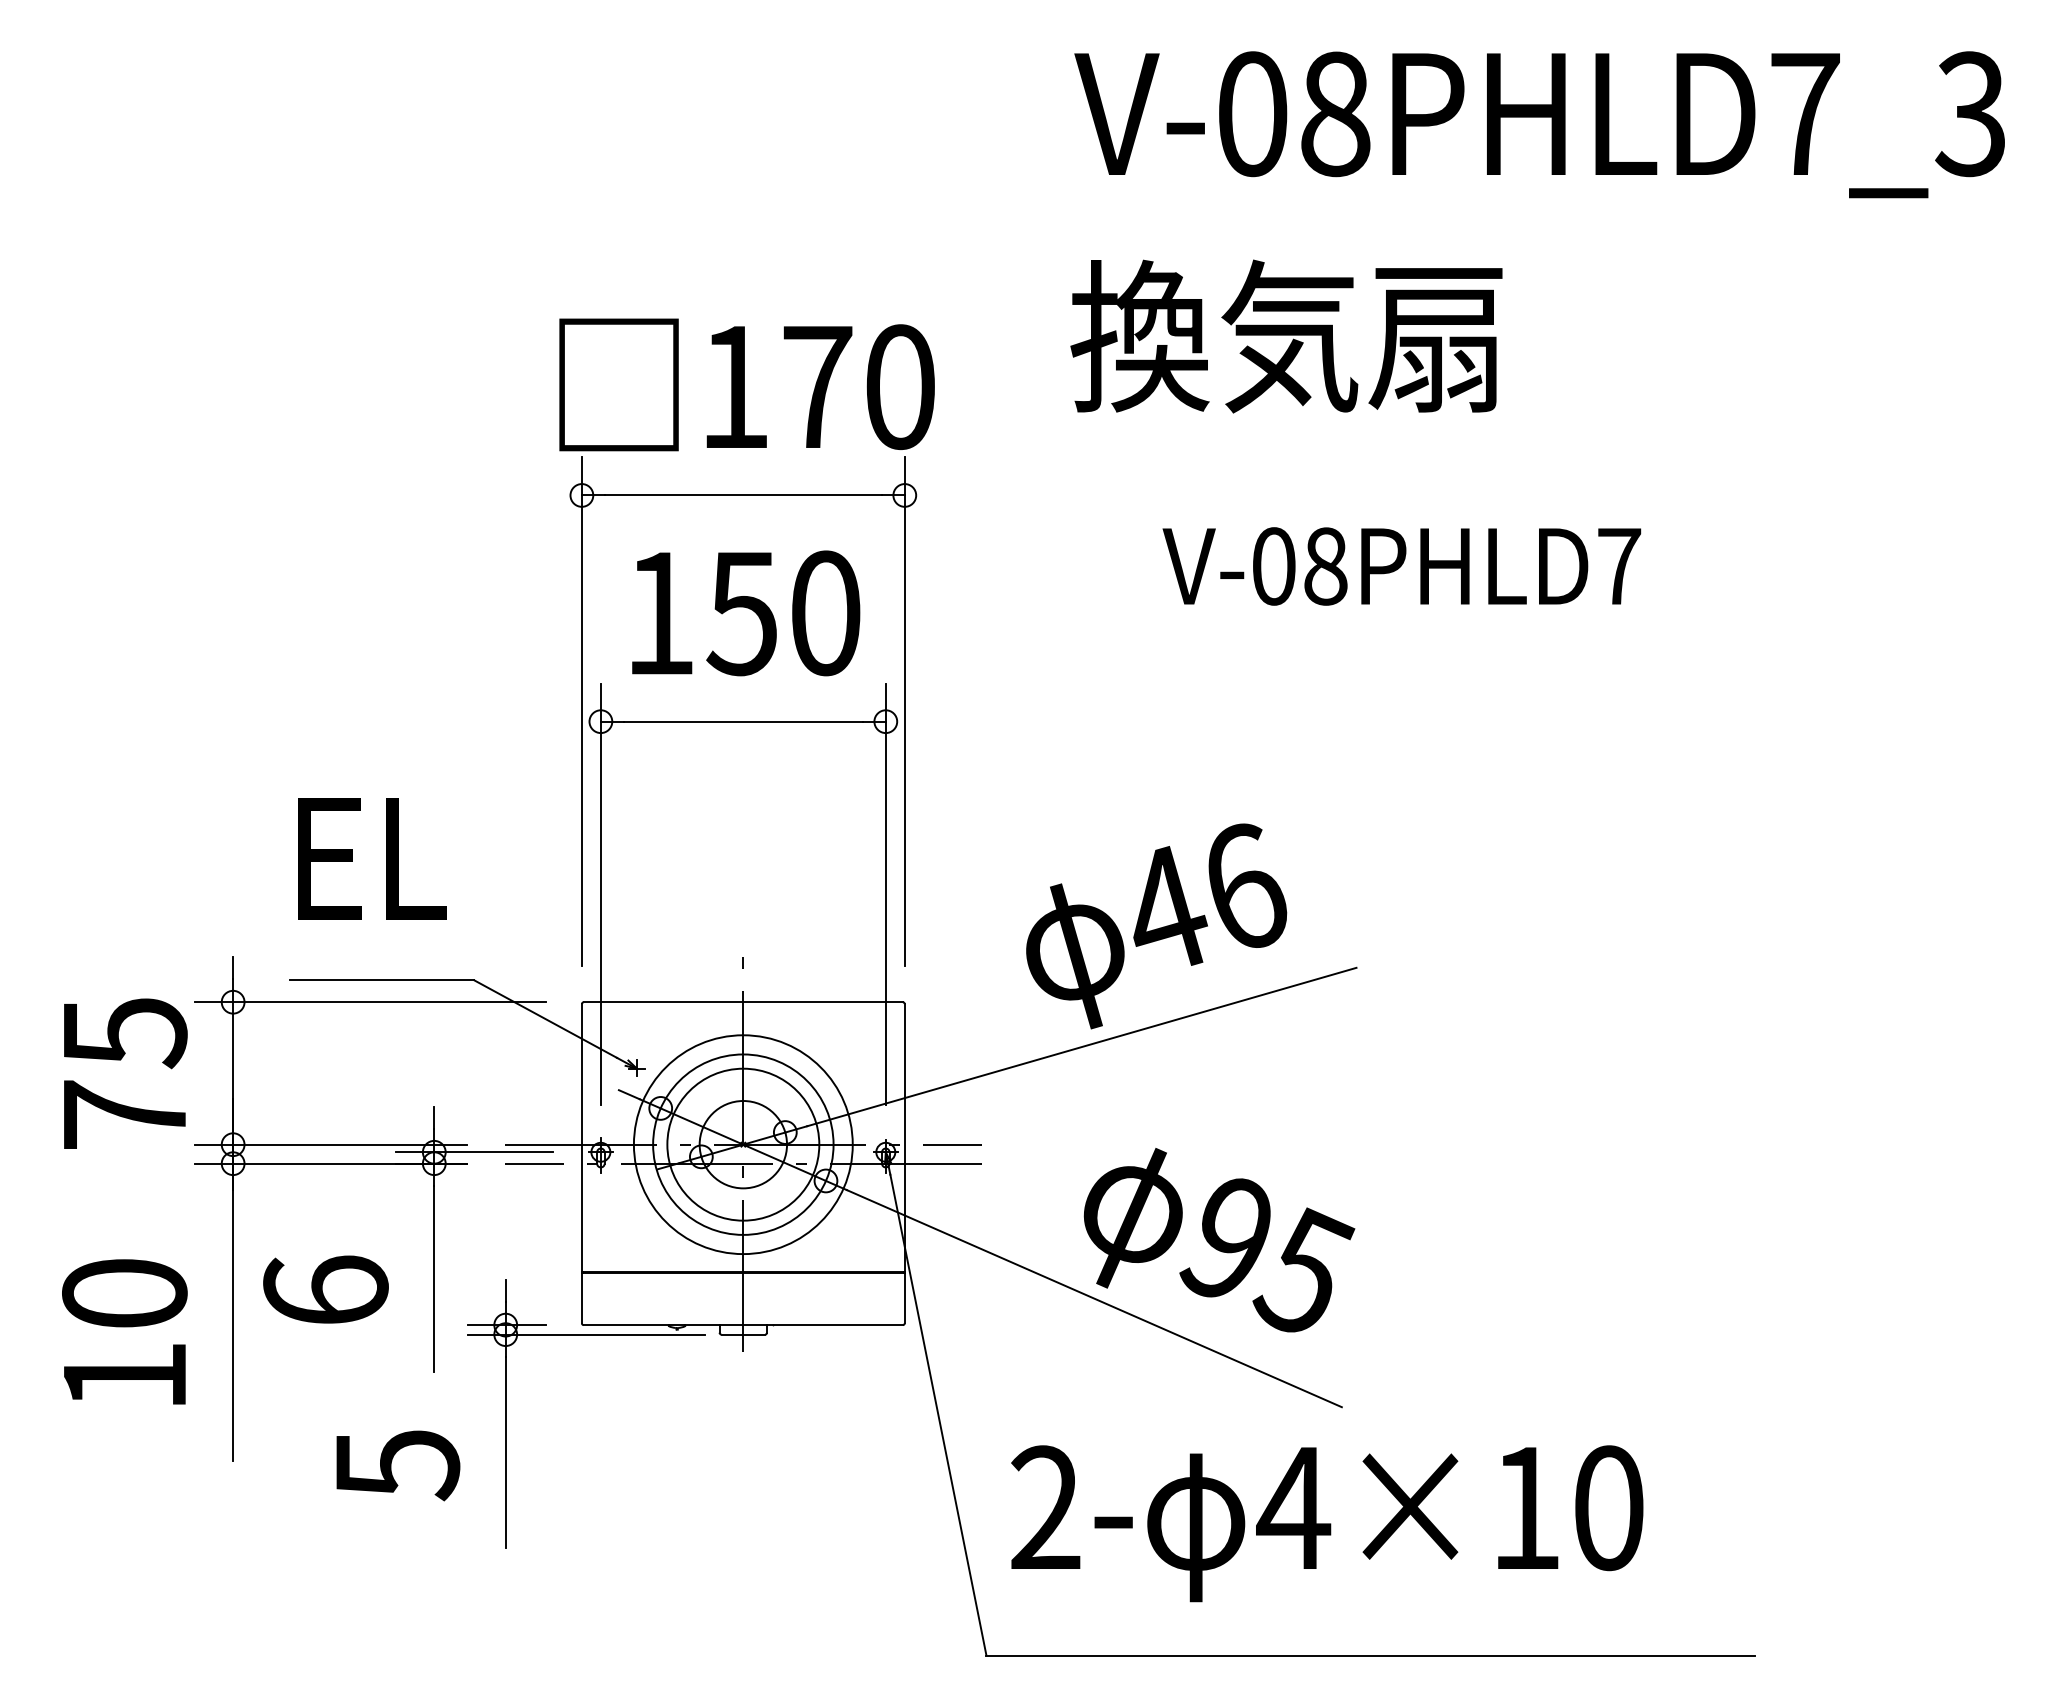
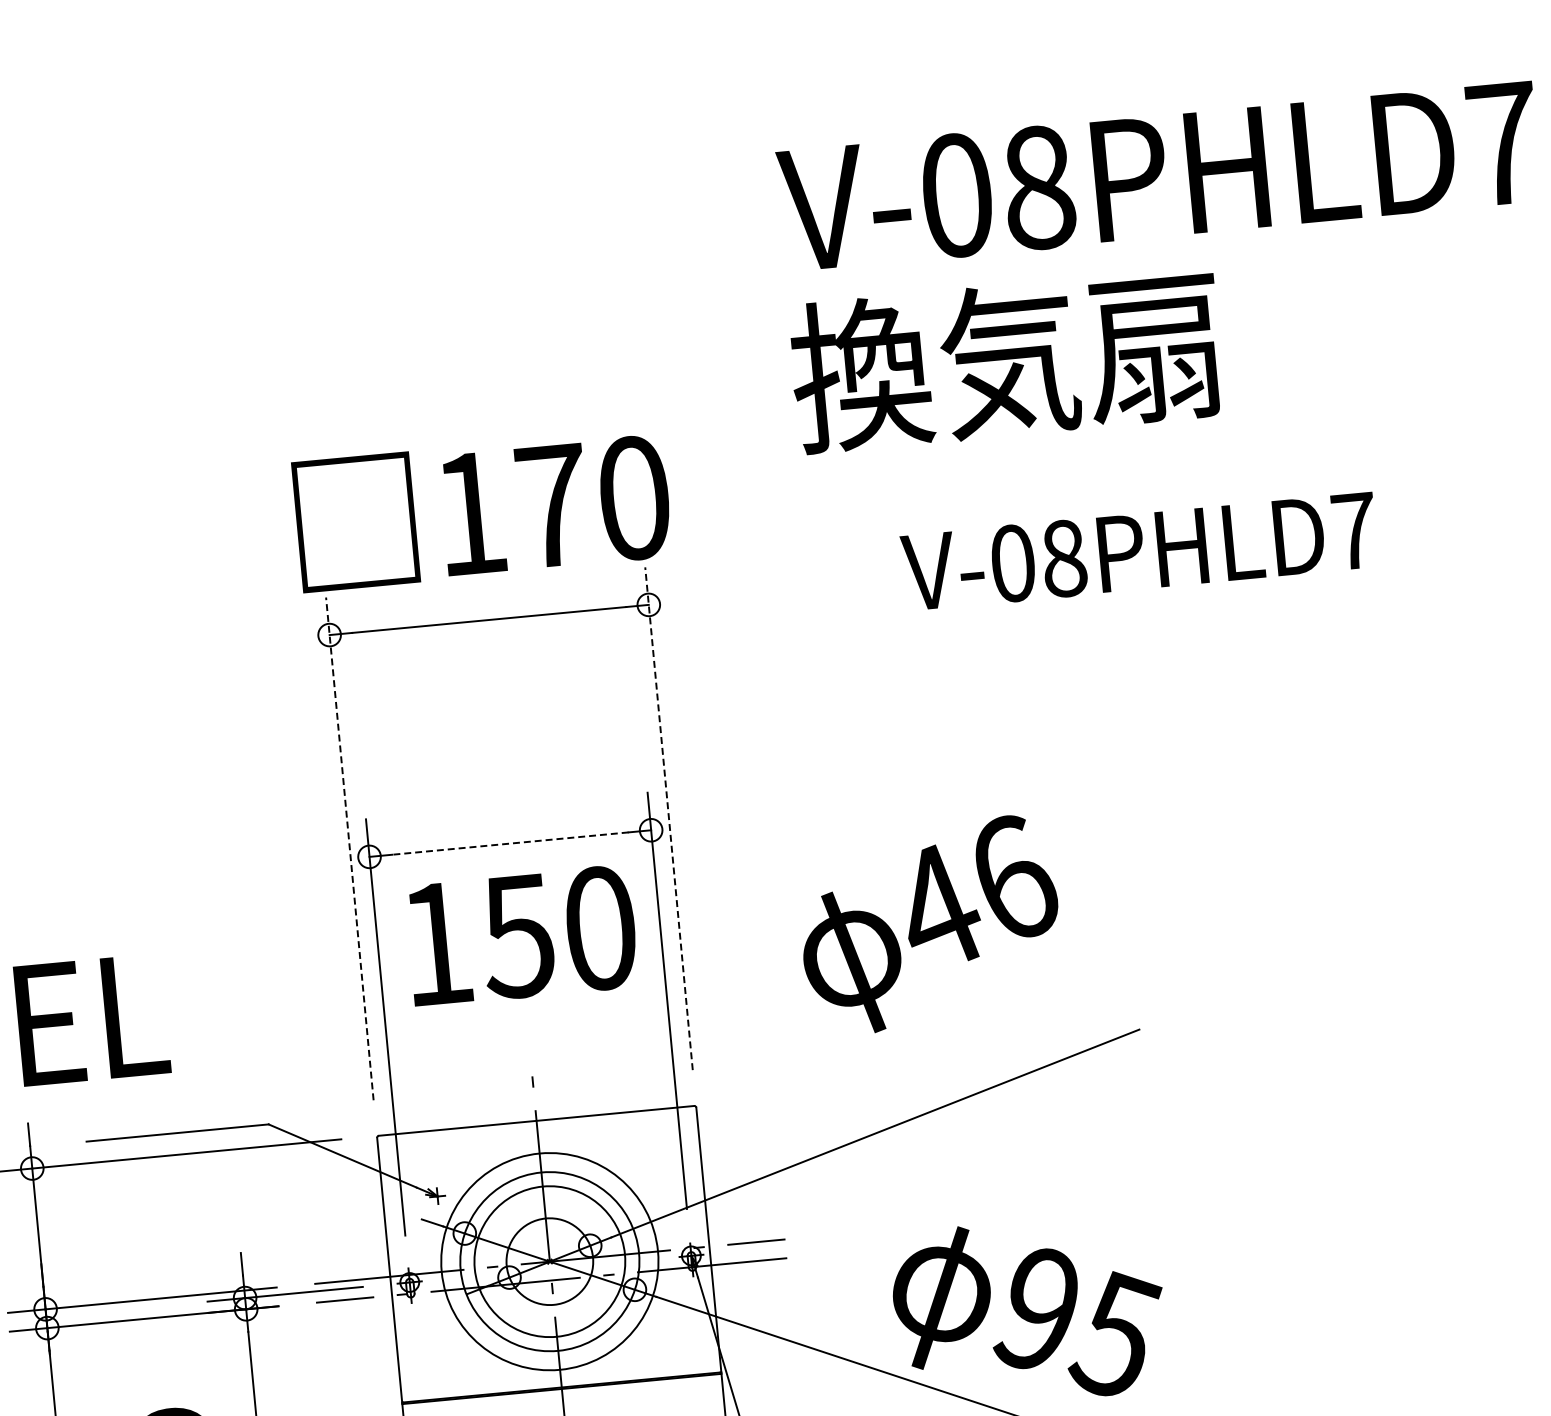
text: (1286, 336) -> (1006, 360), moved
text: (1401, 566) -> (1139, 551), moved
text: (746, 613) -> (522, 936), moved
line: (581, 711) -> (349, 848), solid -> dashed
line: (904, 711) -> (668, 818), solid -> dashed
line: (743, 721) -> (510, 843), solid -> dashed
text: (372, 858) -> (92, 1019), moved
text: (1156, 926) -> (930, 925), moved

